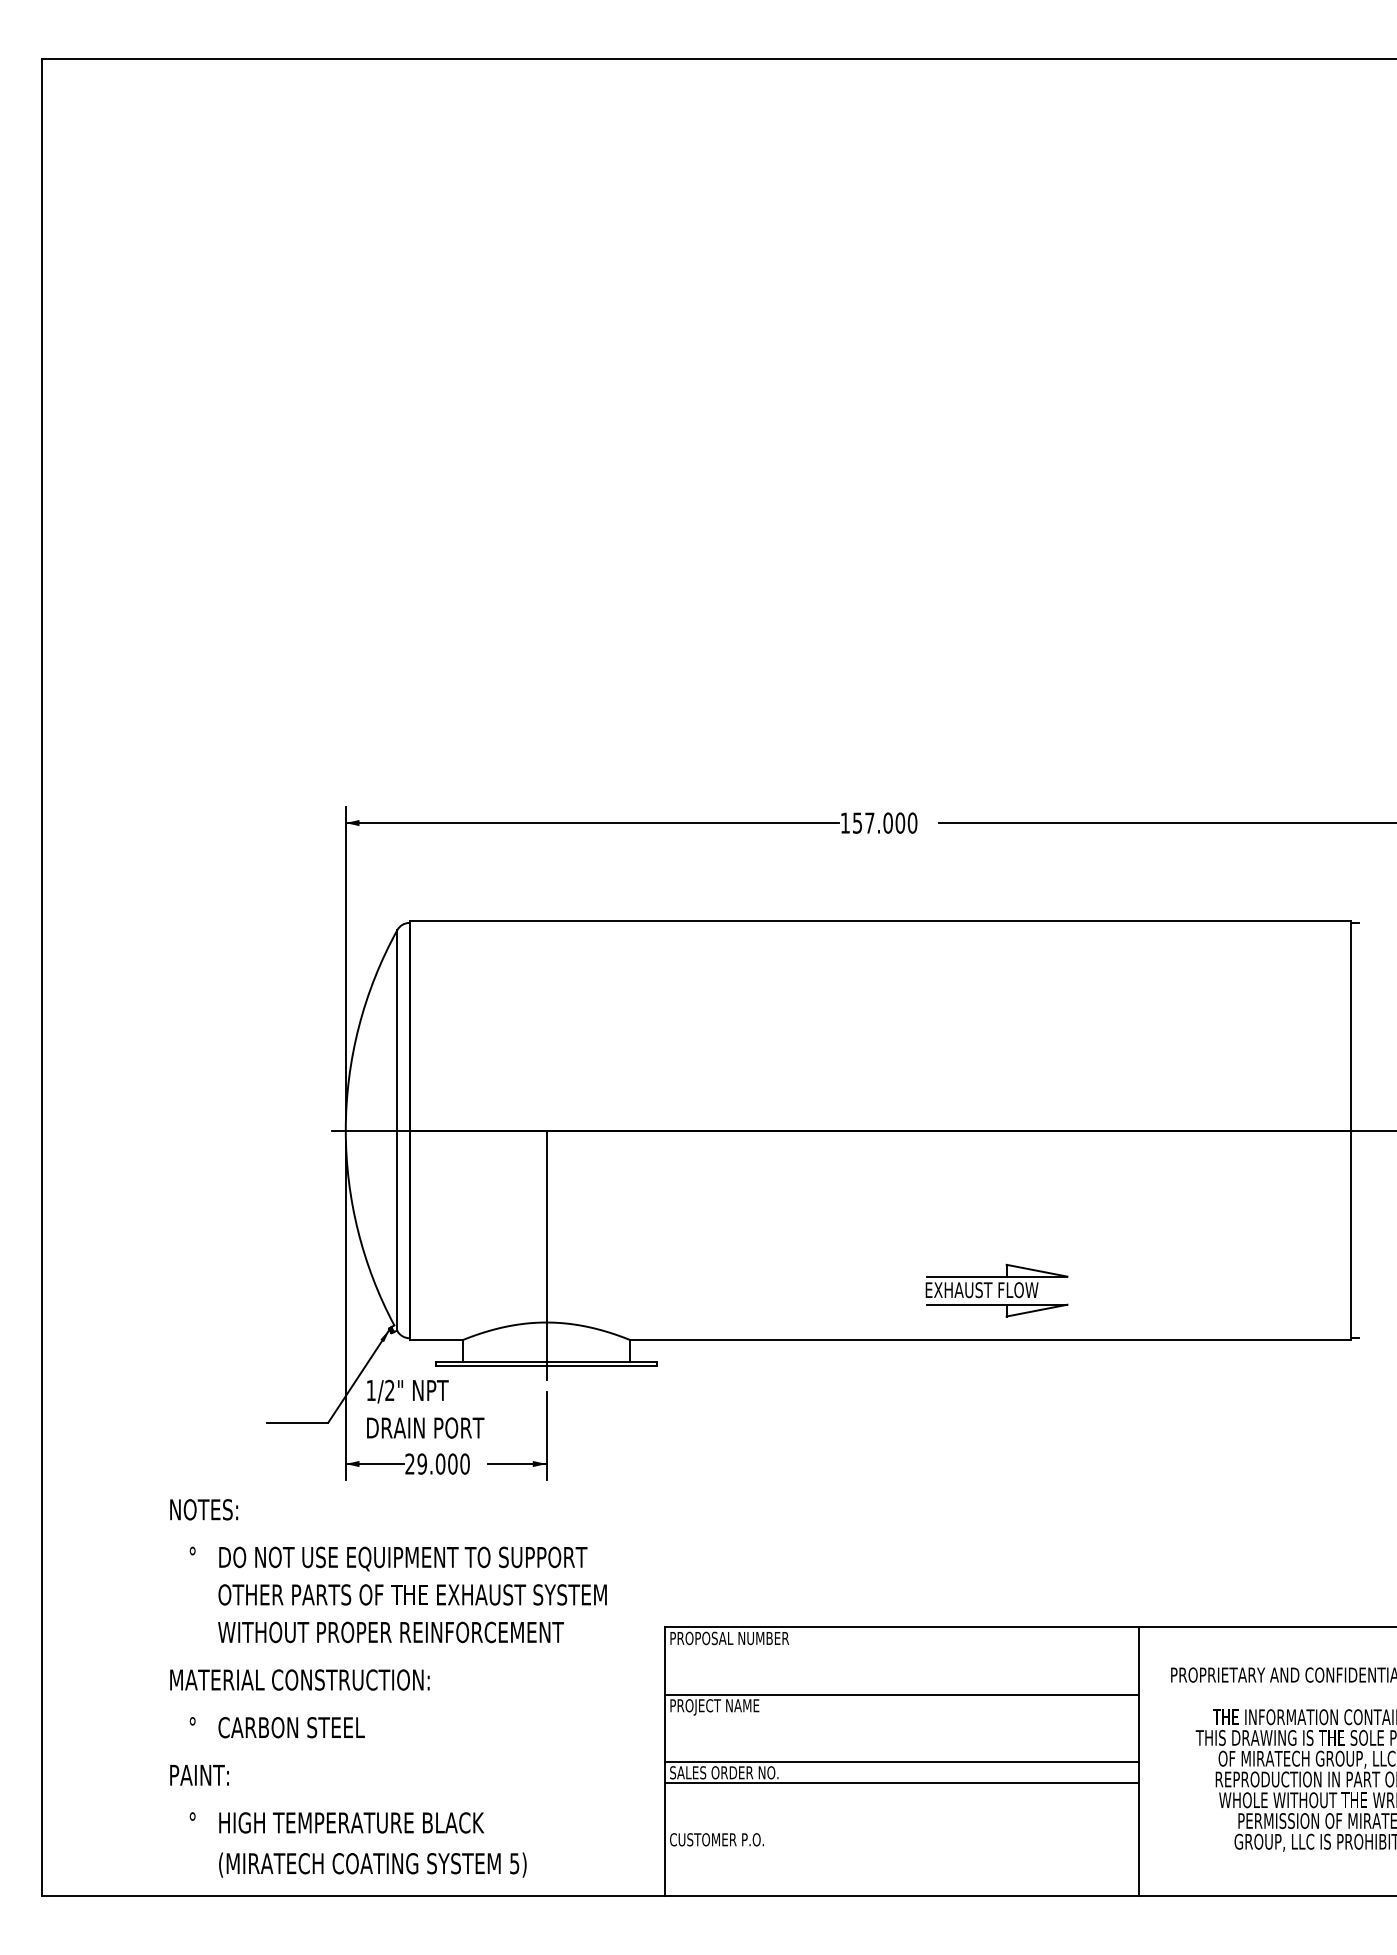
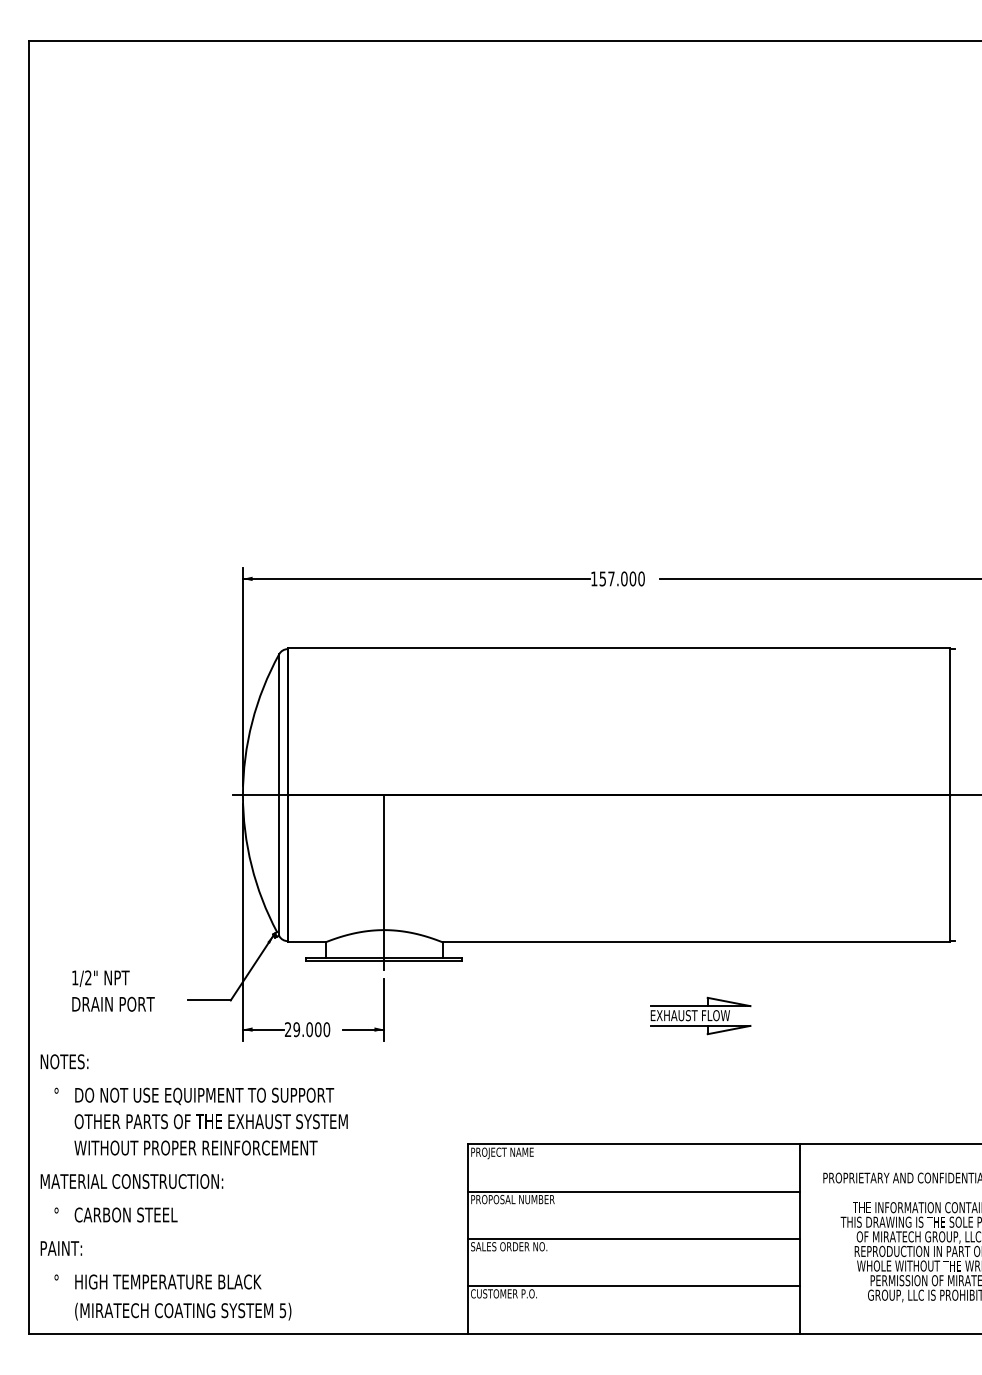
part: (996, 1290) -> (700, 1015), moved
text: (425, 1408) -> (113, 990), moved
text: (741, 1639) -> (521, 1153), PROPOSAL NUMBER -> PROJECT NAME
text: (388, 1688) -> (194, 1187), moved
text: (740, 1707) -> (520, 1200), PROJECT NAME -> PROPOSAL NUMBER
line: (901, 1783) -> (633, 1286), moved

